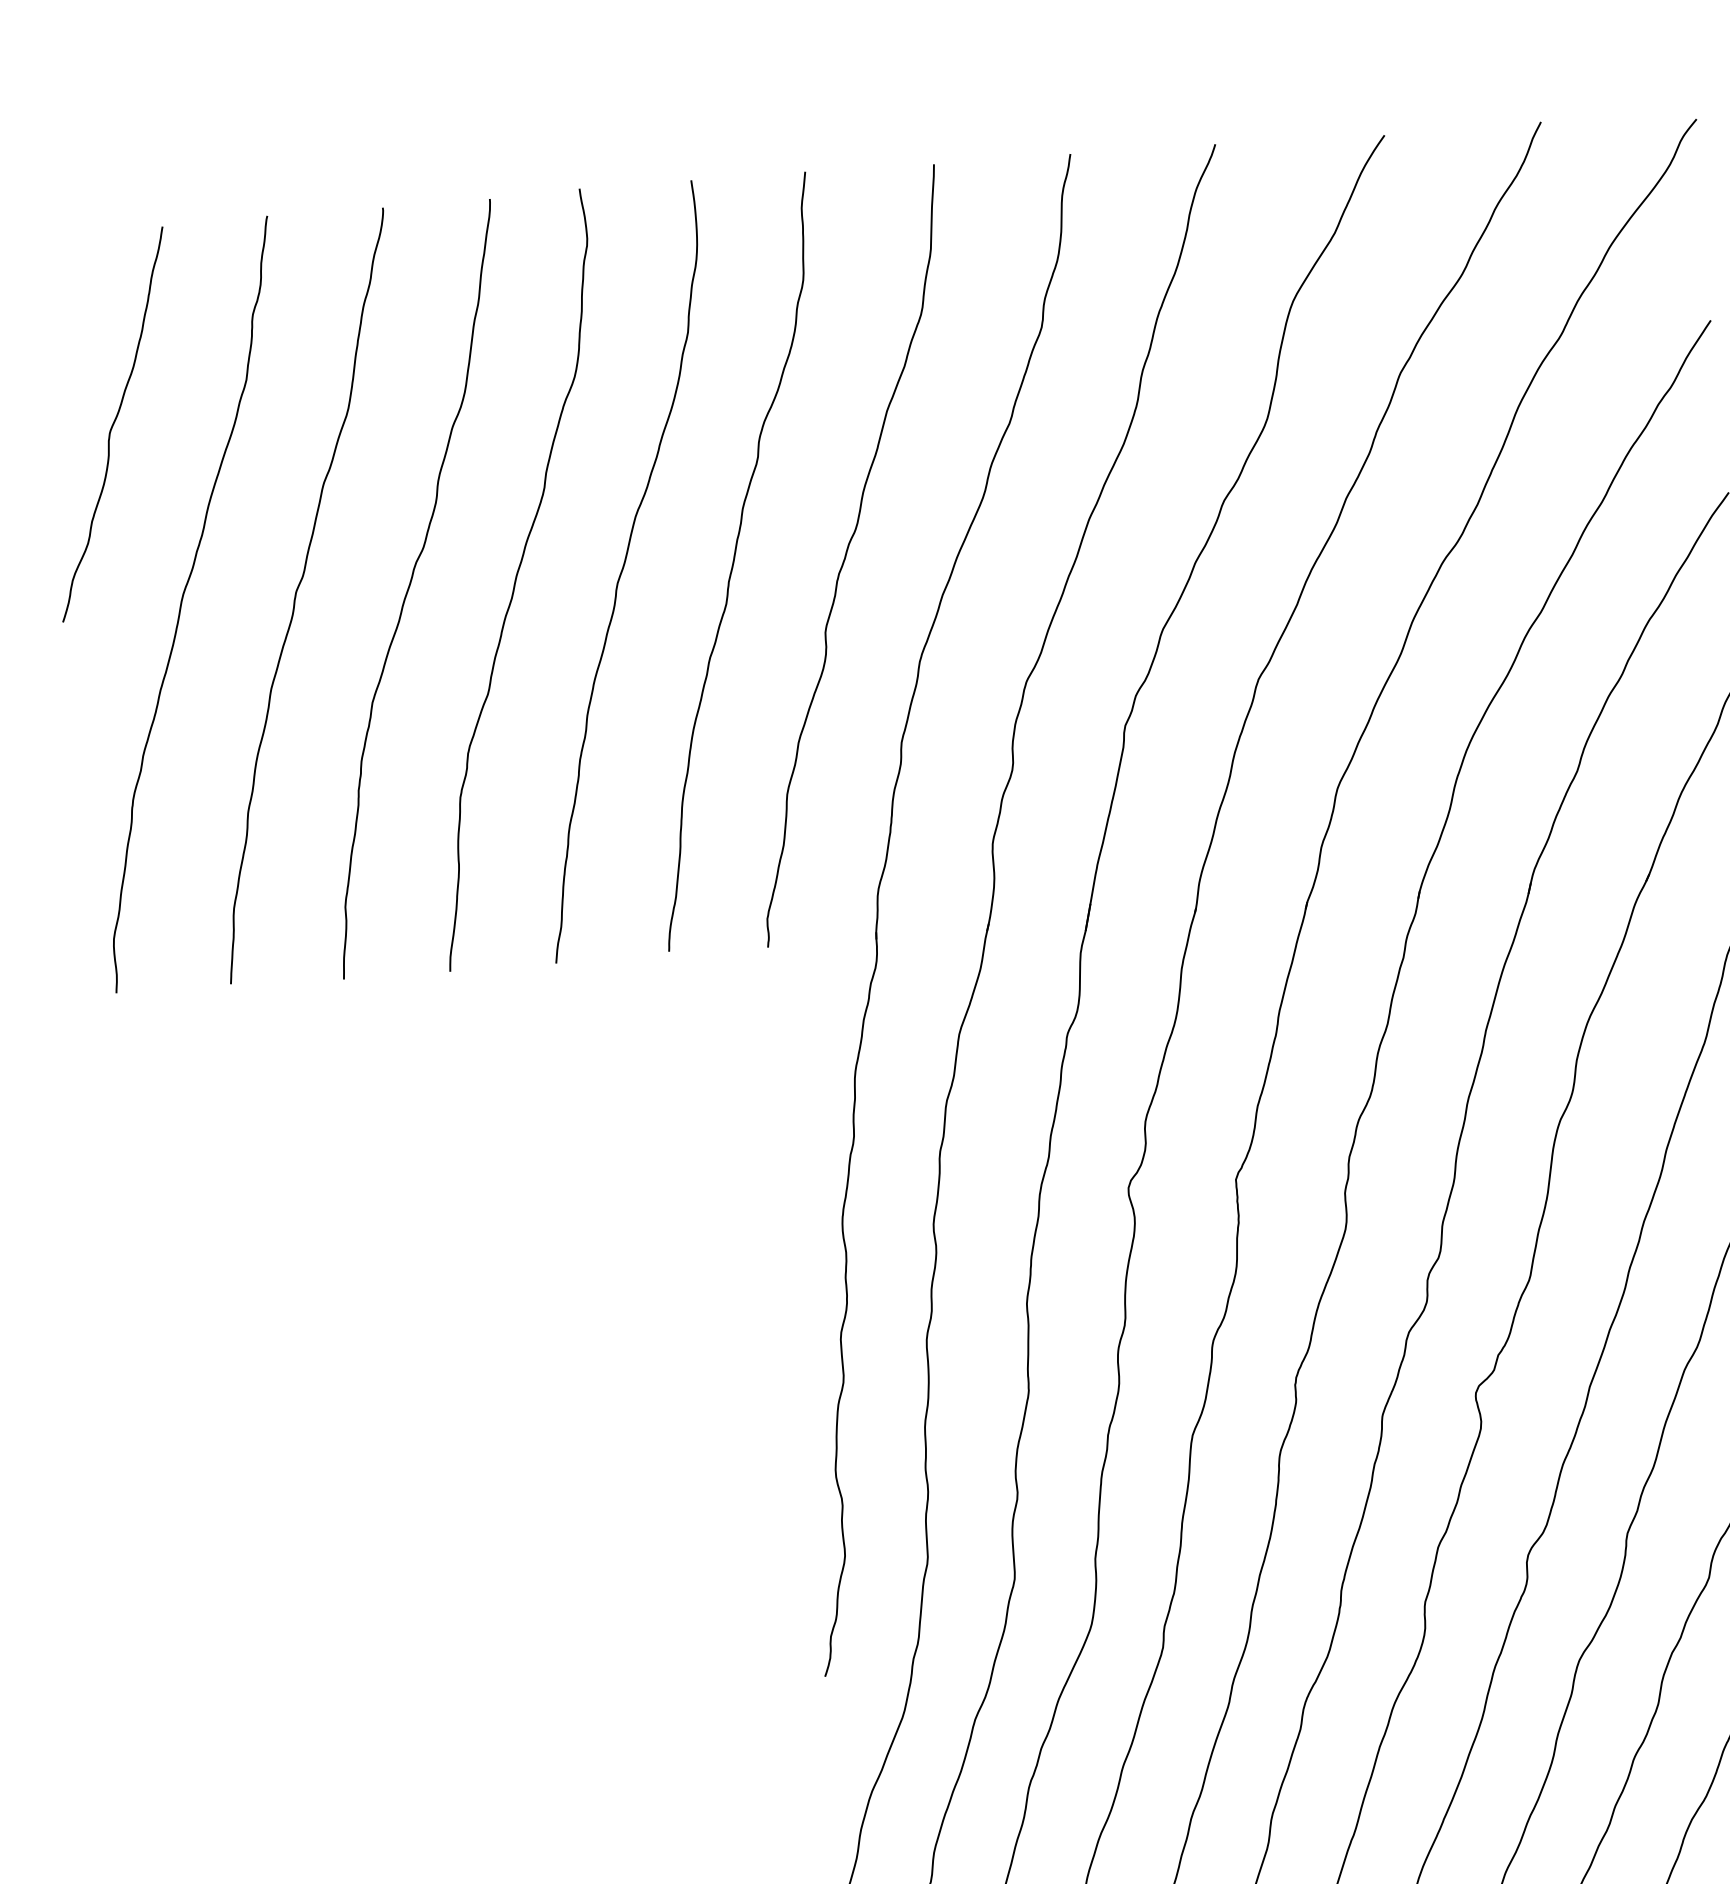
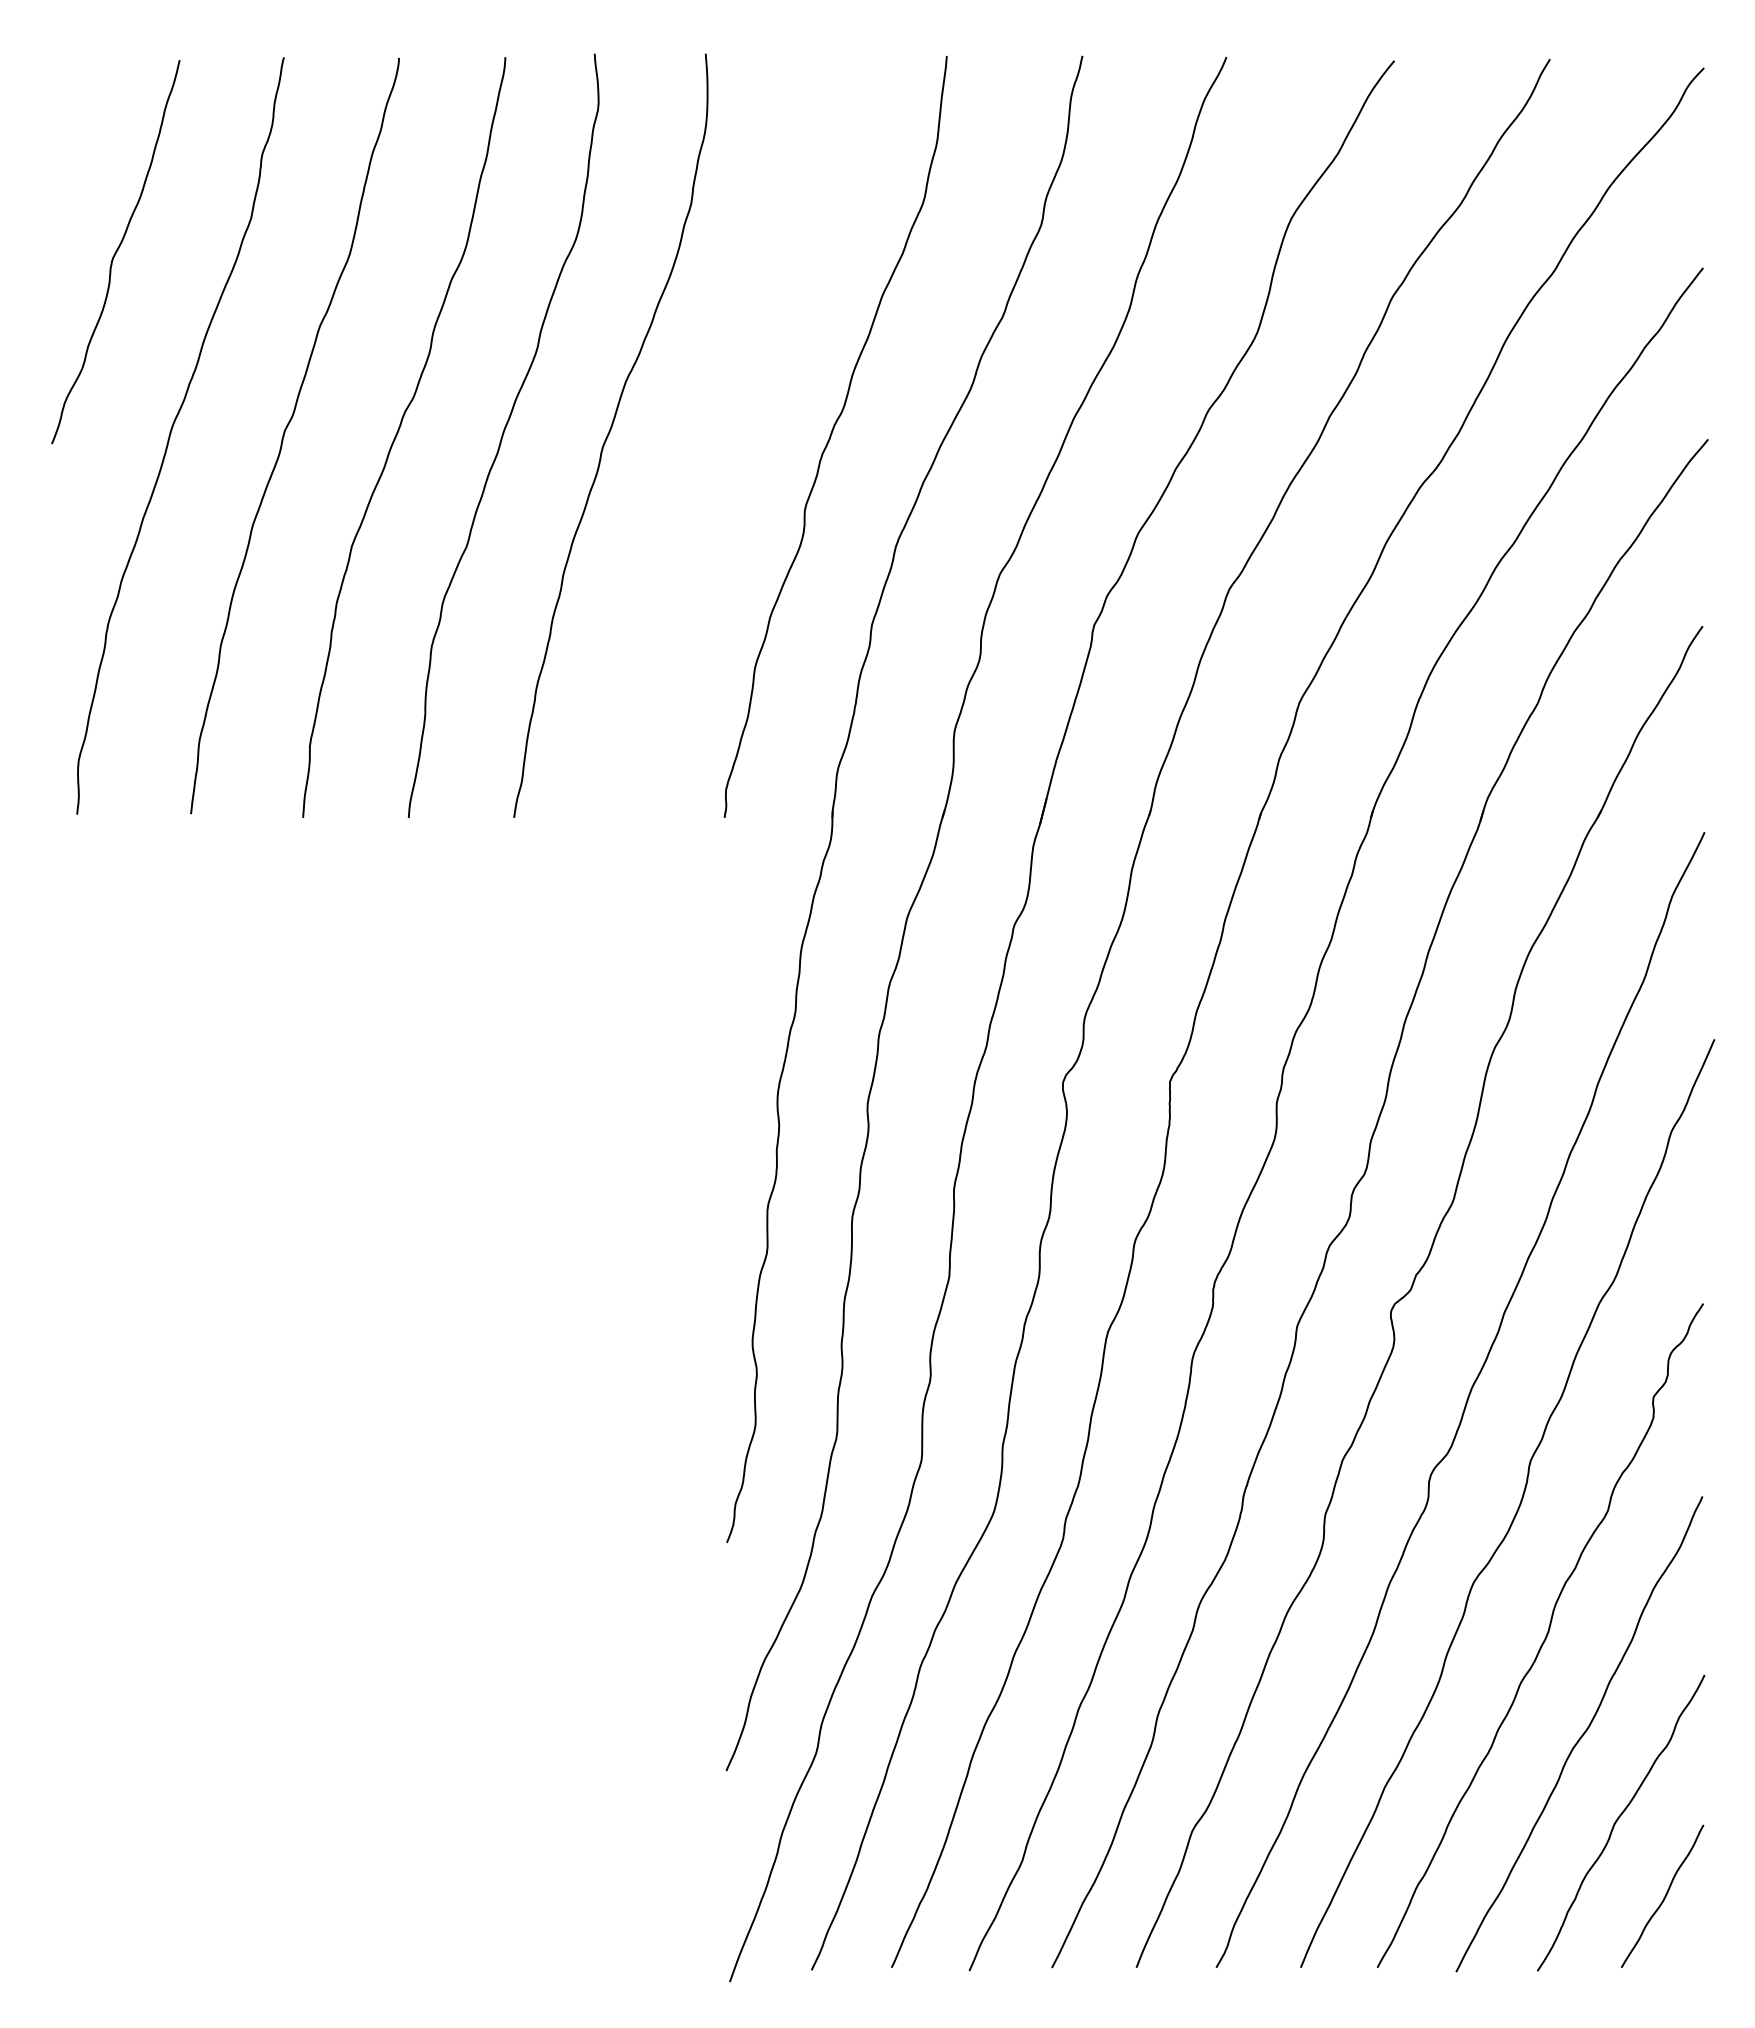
curve: (734, 561) -> (720, 433), removed

